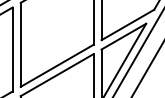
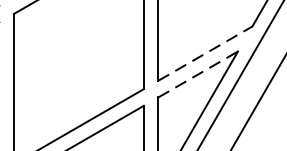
line: (128, 24) -> (206, 52), solid -> dashed
line: (123, 36) -> (197, 74), solid -> dashed

